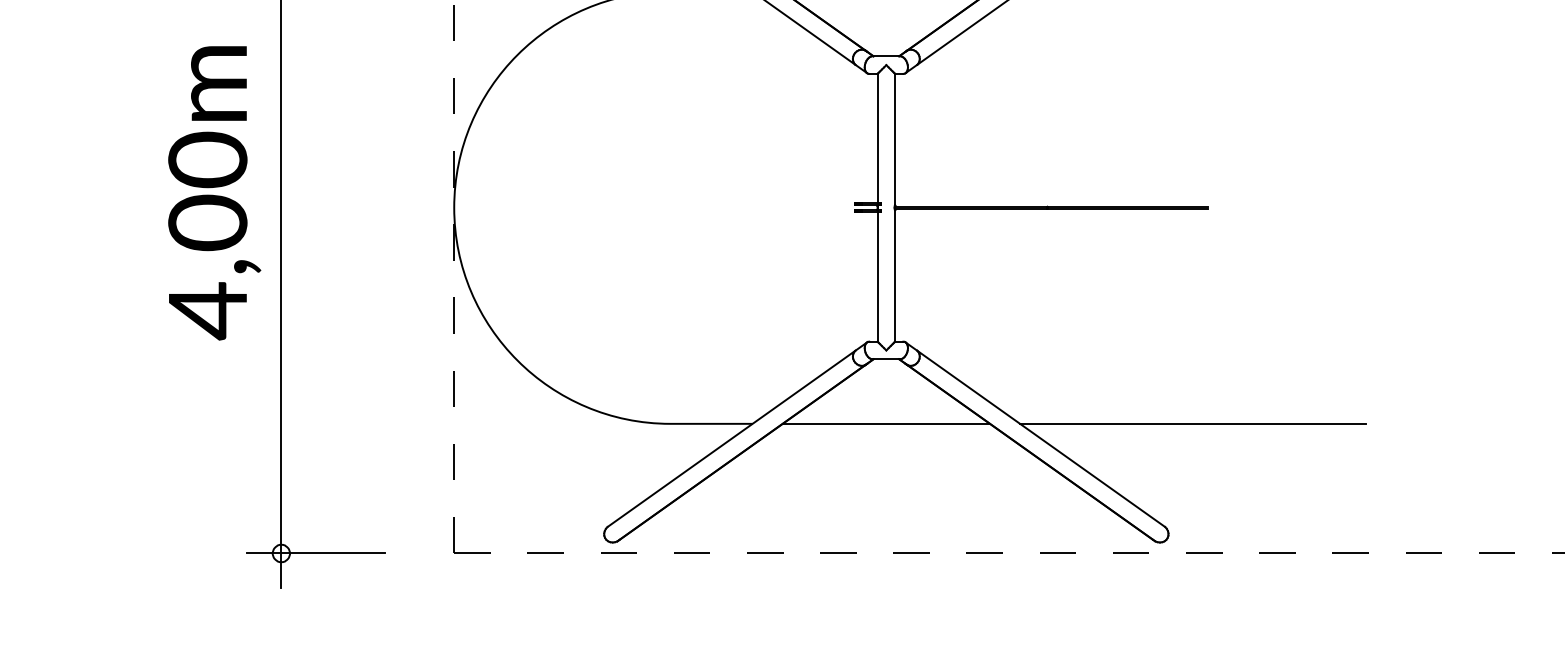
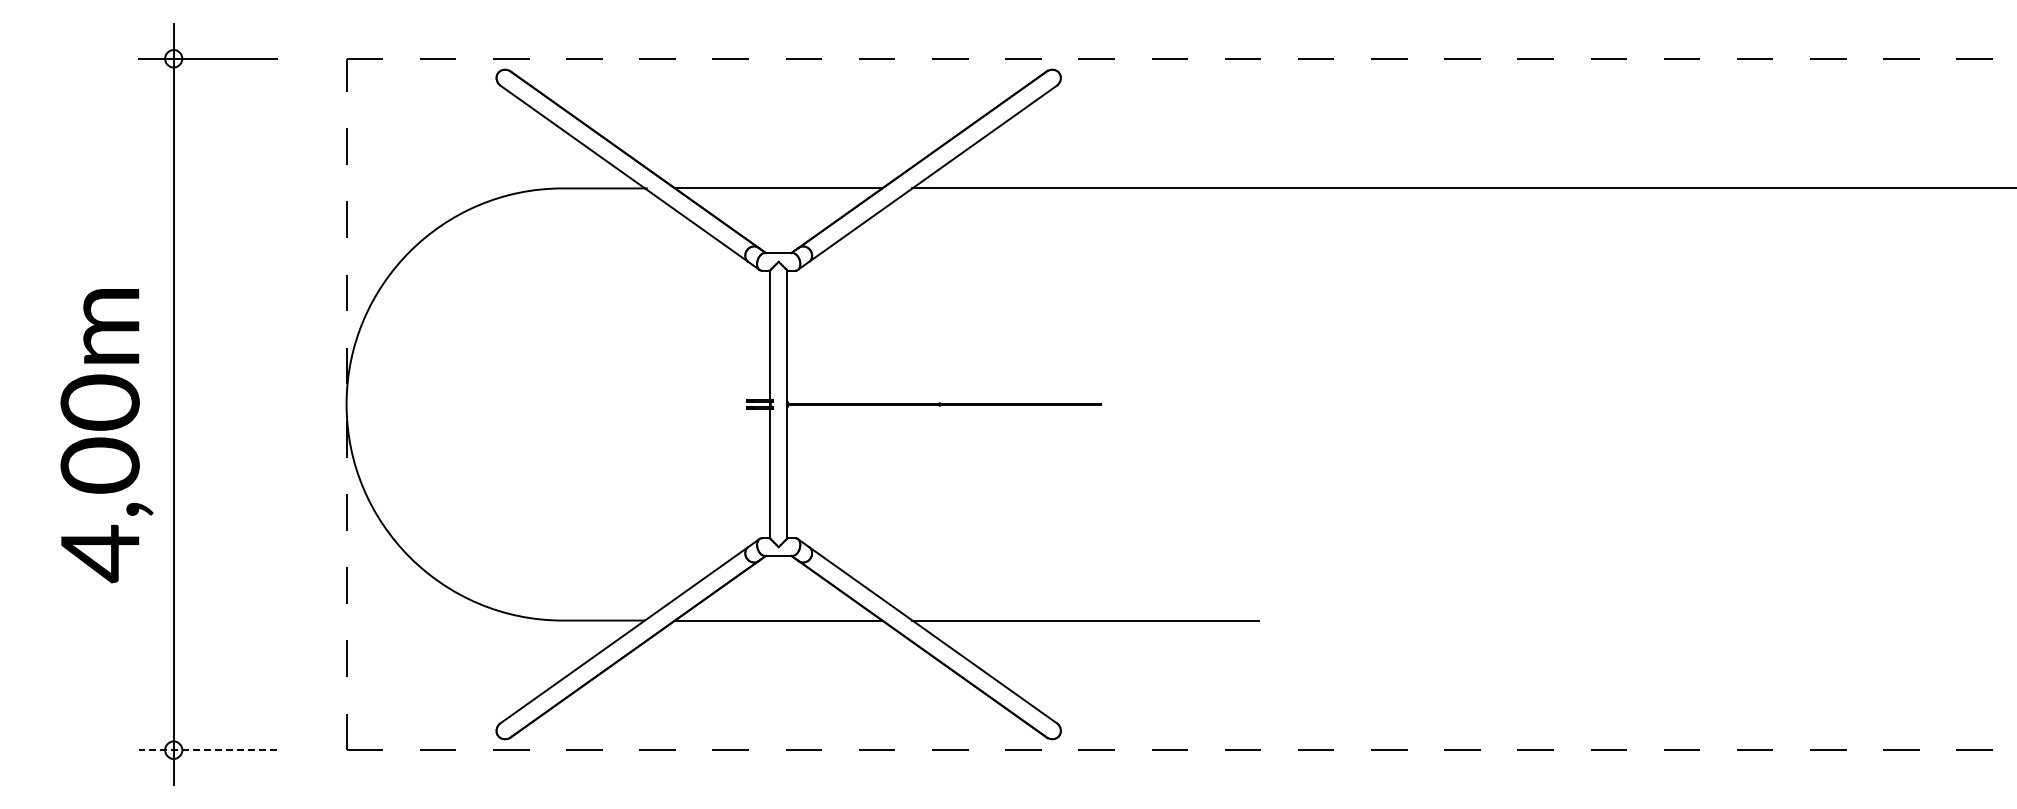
text: (214, 193) -> (106, 436), moved
line: (315, 553) -> (207, 750), solid -> dashed

